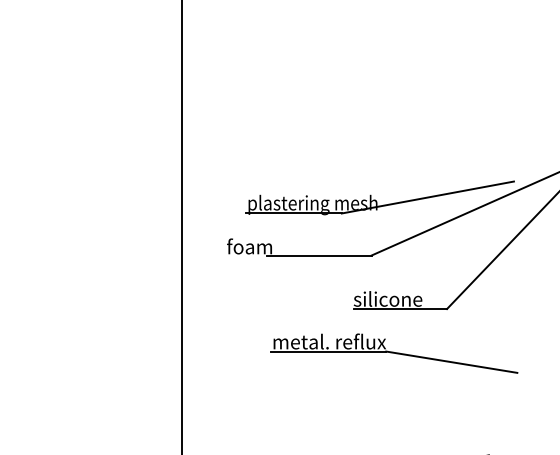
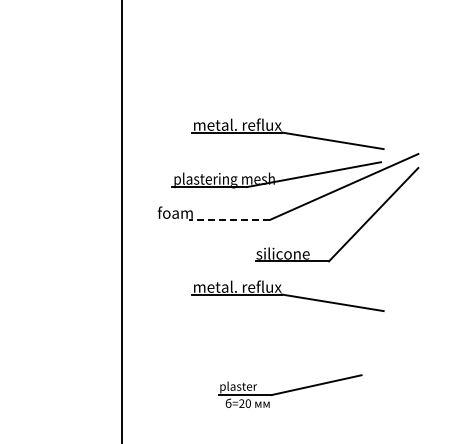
part: (393, 144) -> (287, 133), added
line: (319, 255) -> (229, 219), solid -> dashed

